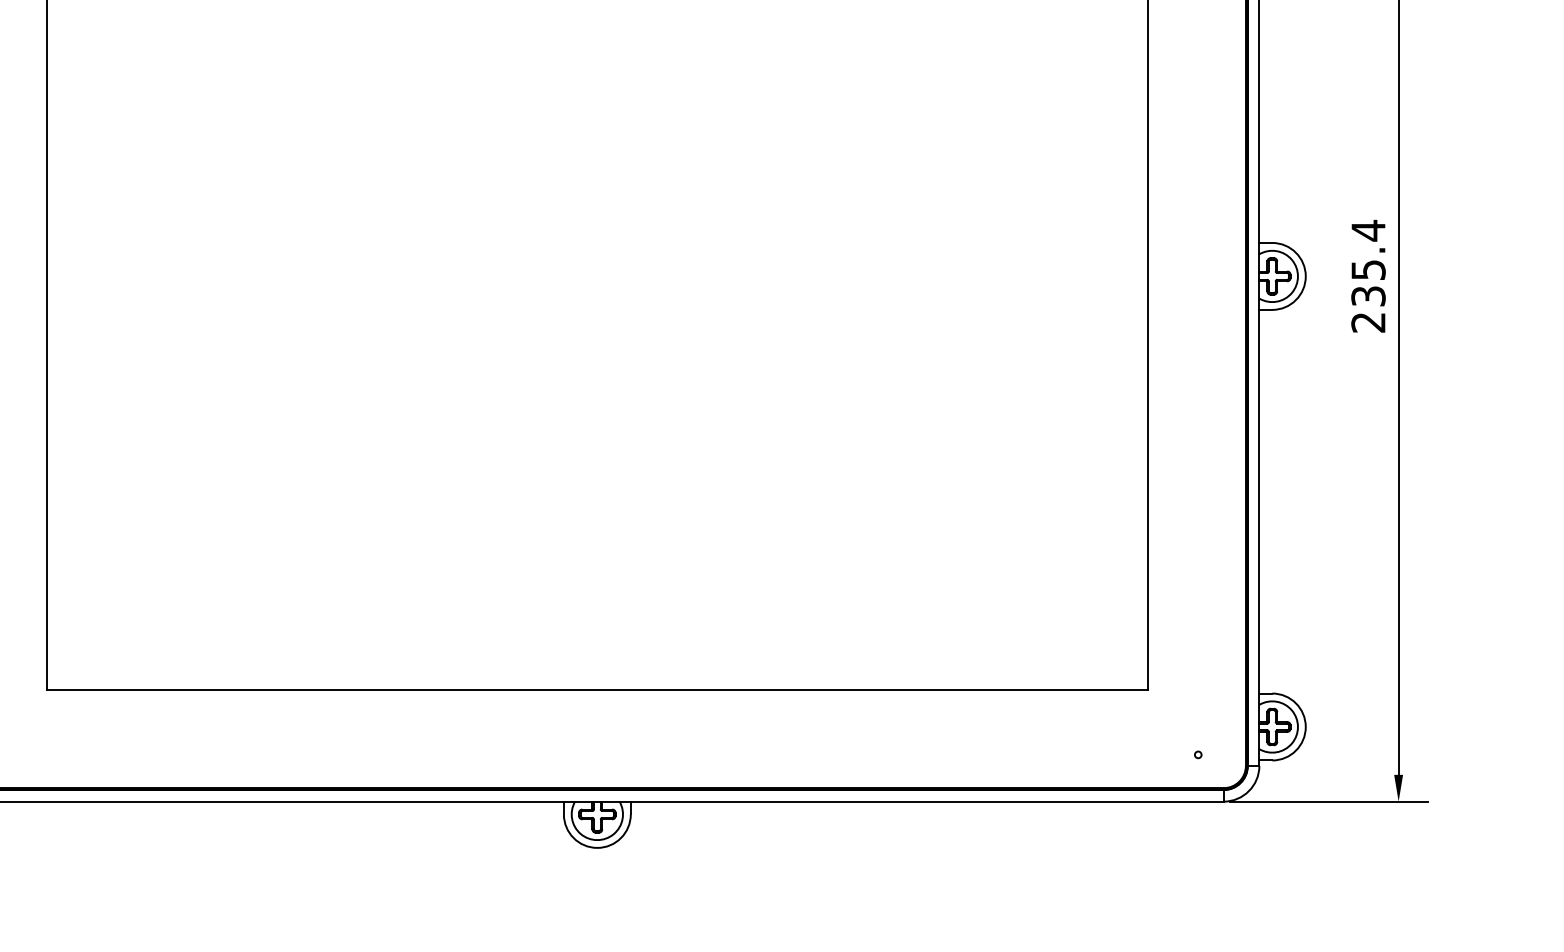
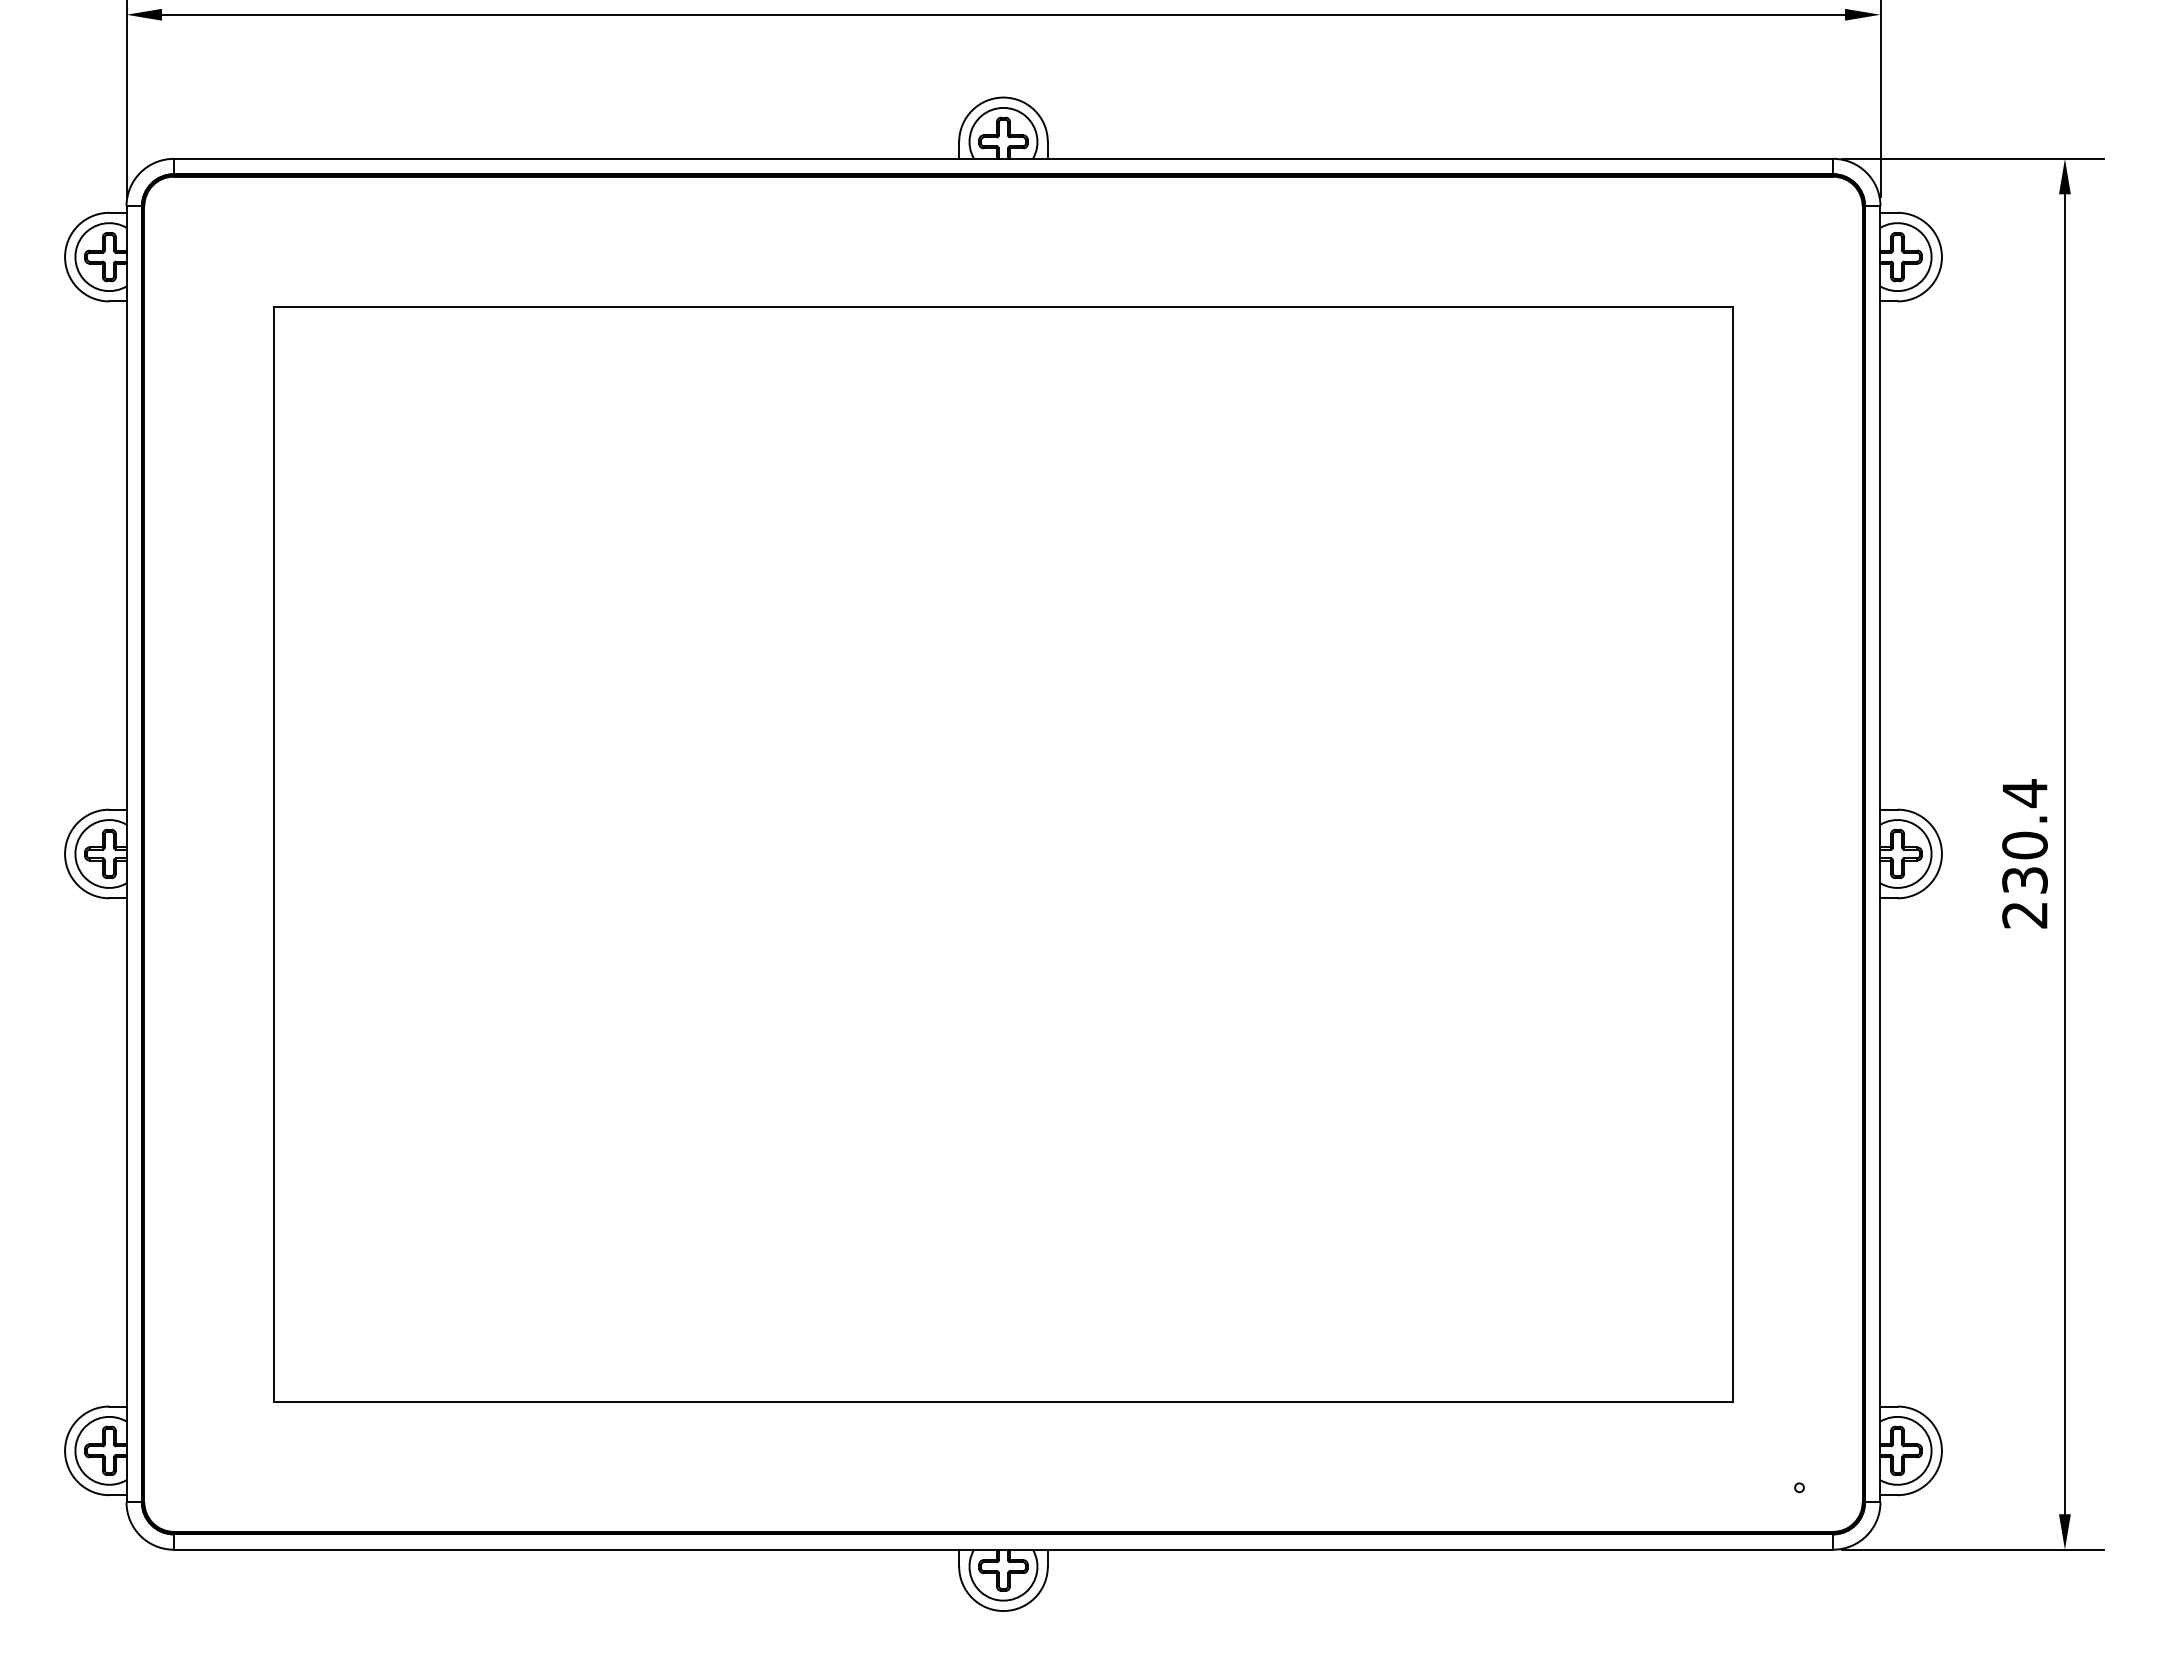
text: (1368, 270) -> (2024, 845), 235.4 -> 230.4

